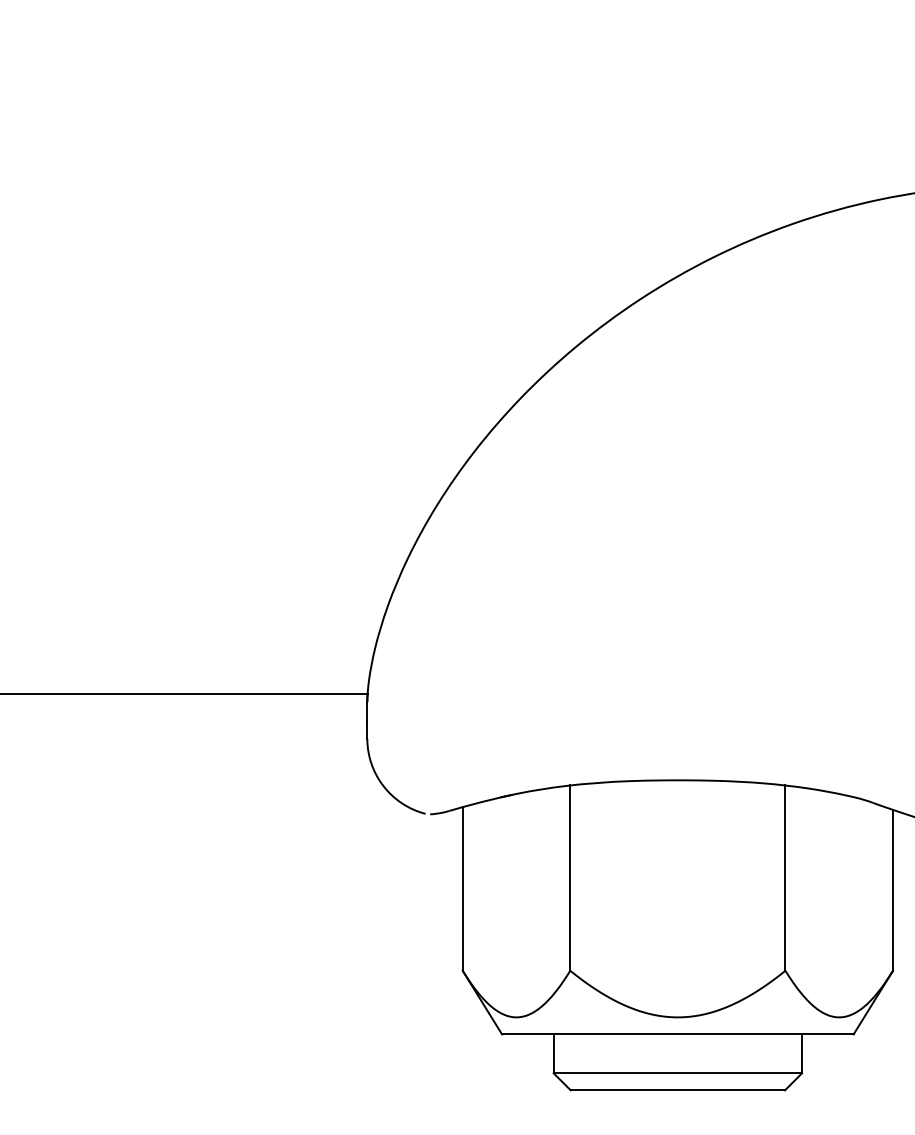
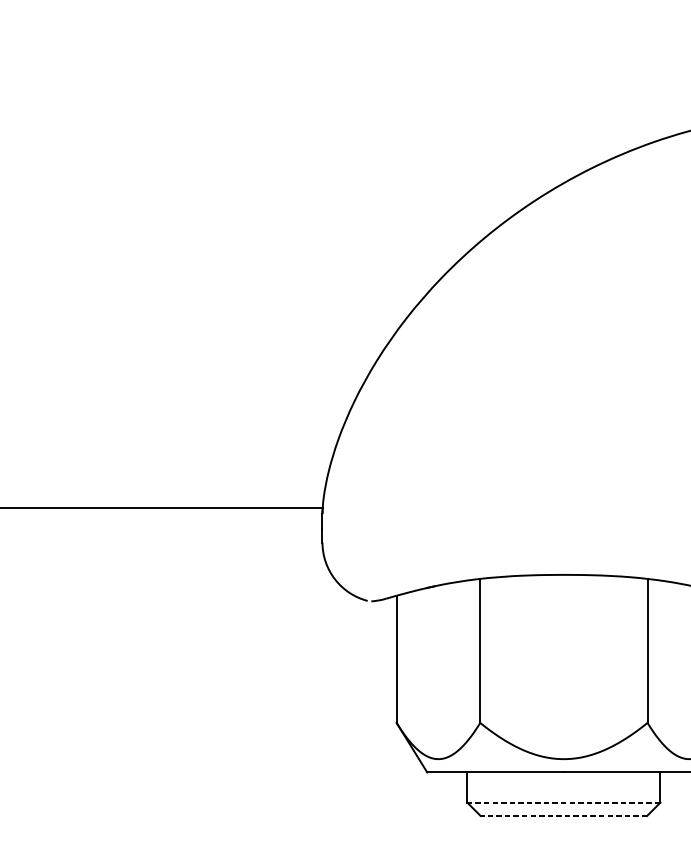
line: (677, 1073) -> (563, 802), solid -> dashed
line: (677, 1090) -> (563, 816), solid -> dashed

